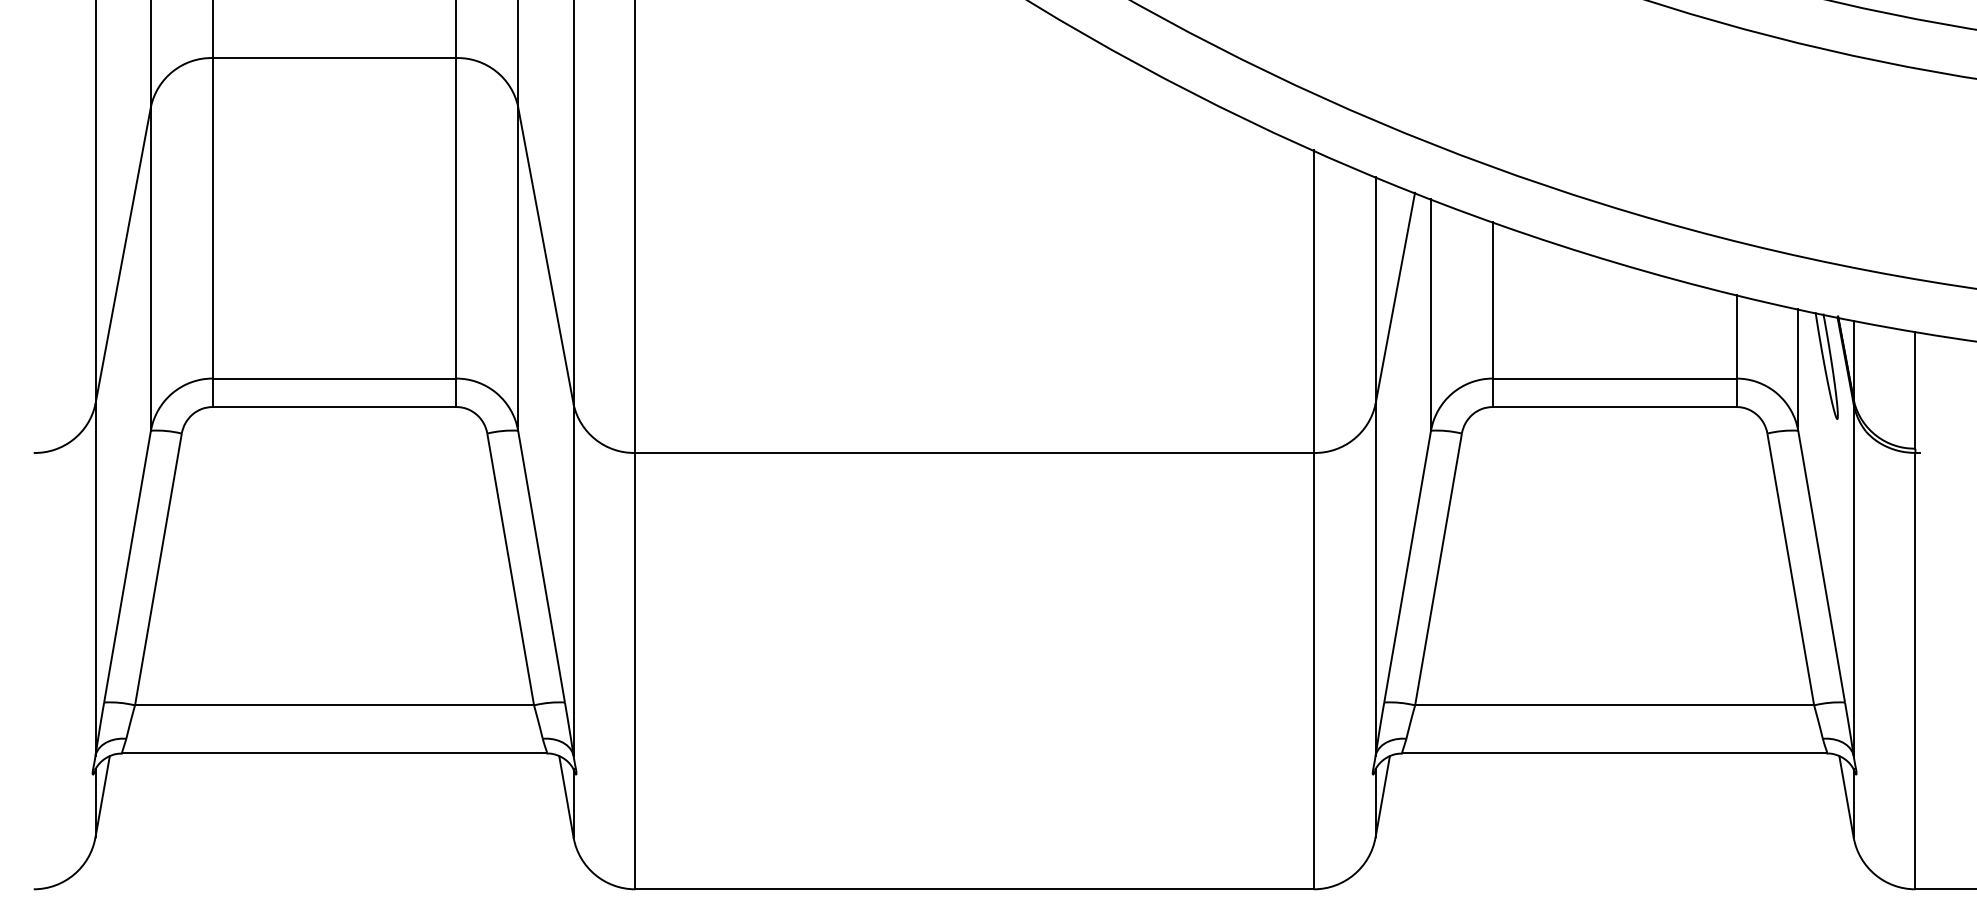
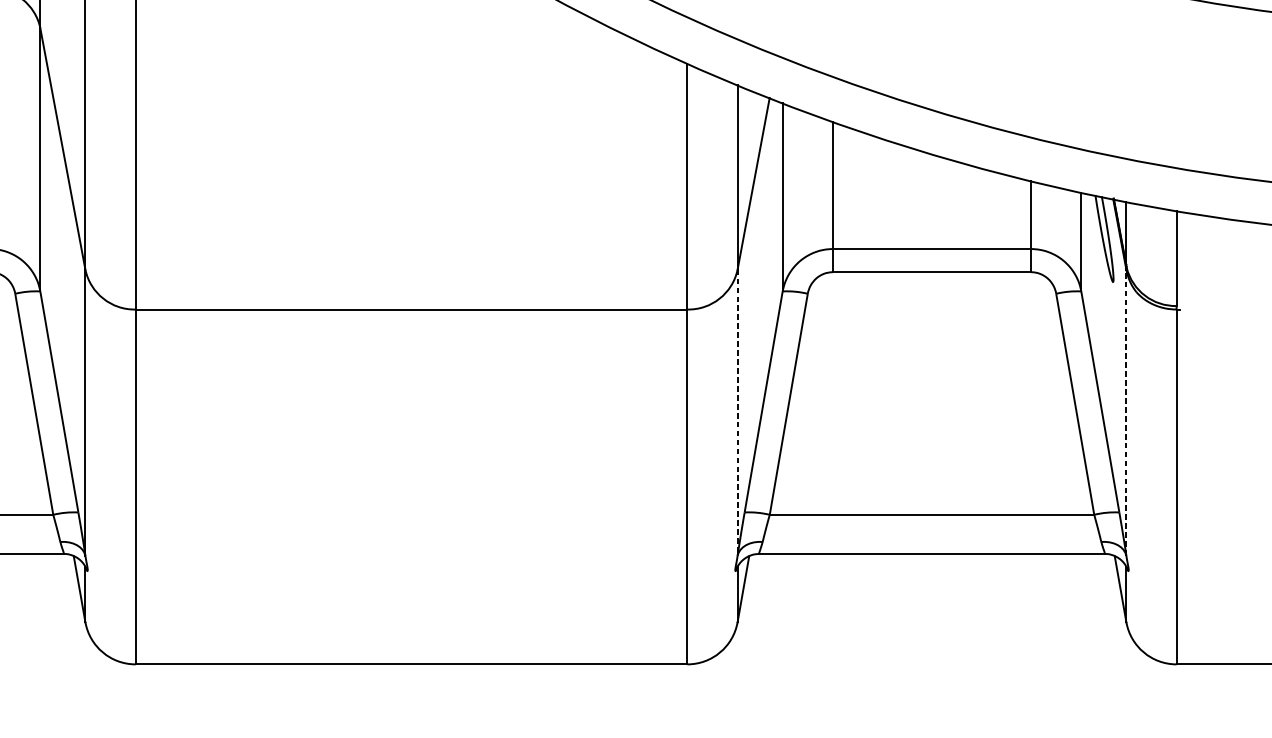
line: (1375, 579) -> (737, 412), solid -> dashed
line: (1853, 579) -> (1126, 412), solid -> dashed

